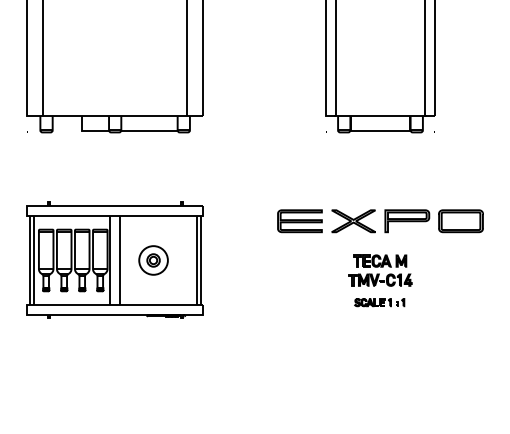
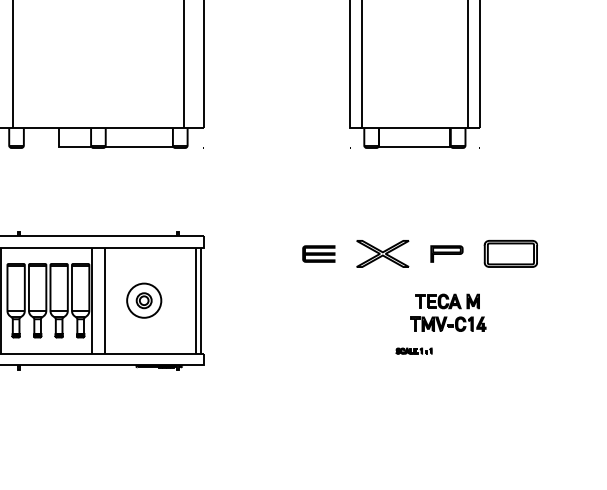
part: (299, 221) -> (318, 254), size x0.6
part: (407, 221) -> (447, 254), size x0.6
part: (380, 270) -> (448, 312), moved
part: (379, 302) -> (413, 350), size x0.6

